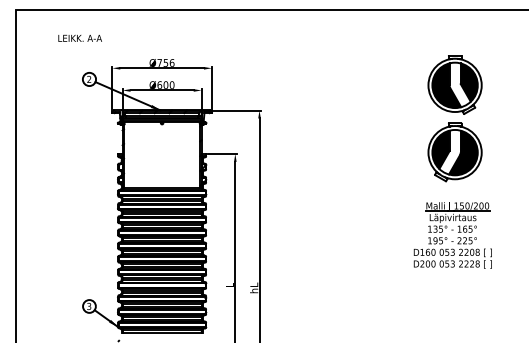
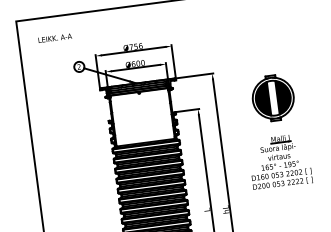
text: (79, 37) -> (54, 37), moved
part: (333, 152) -> (272, 98), added
part: (331, 235) -> (279, 161), added

